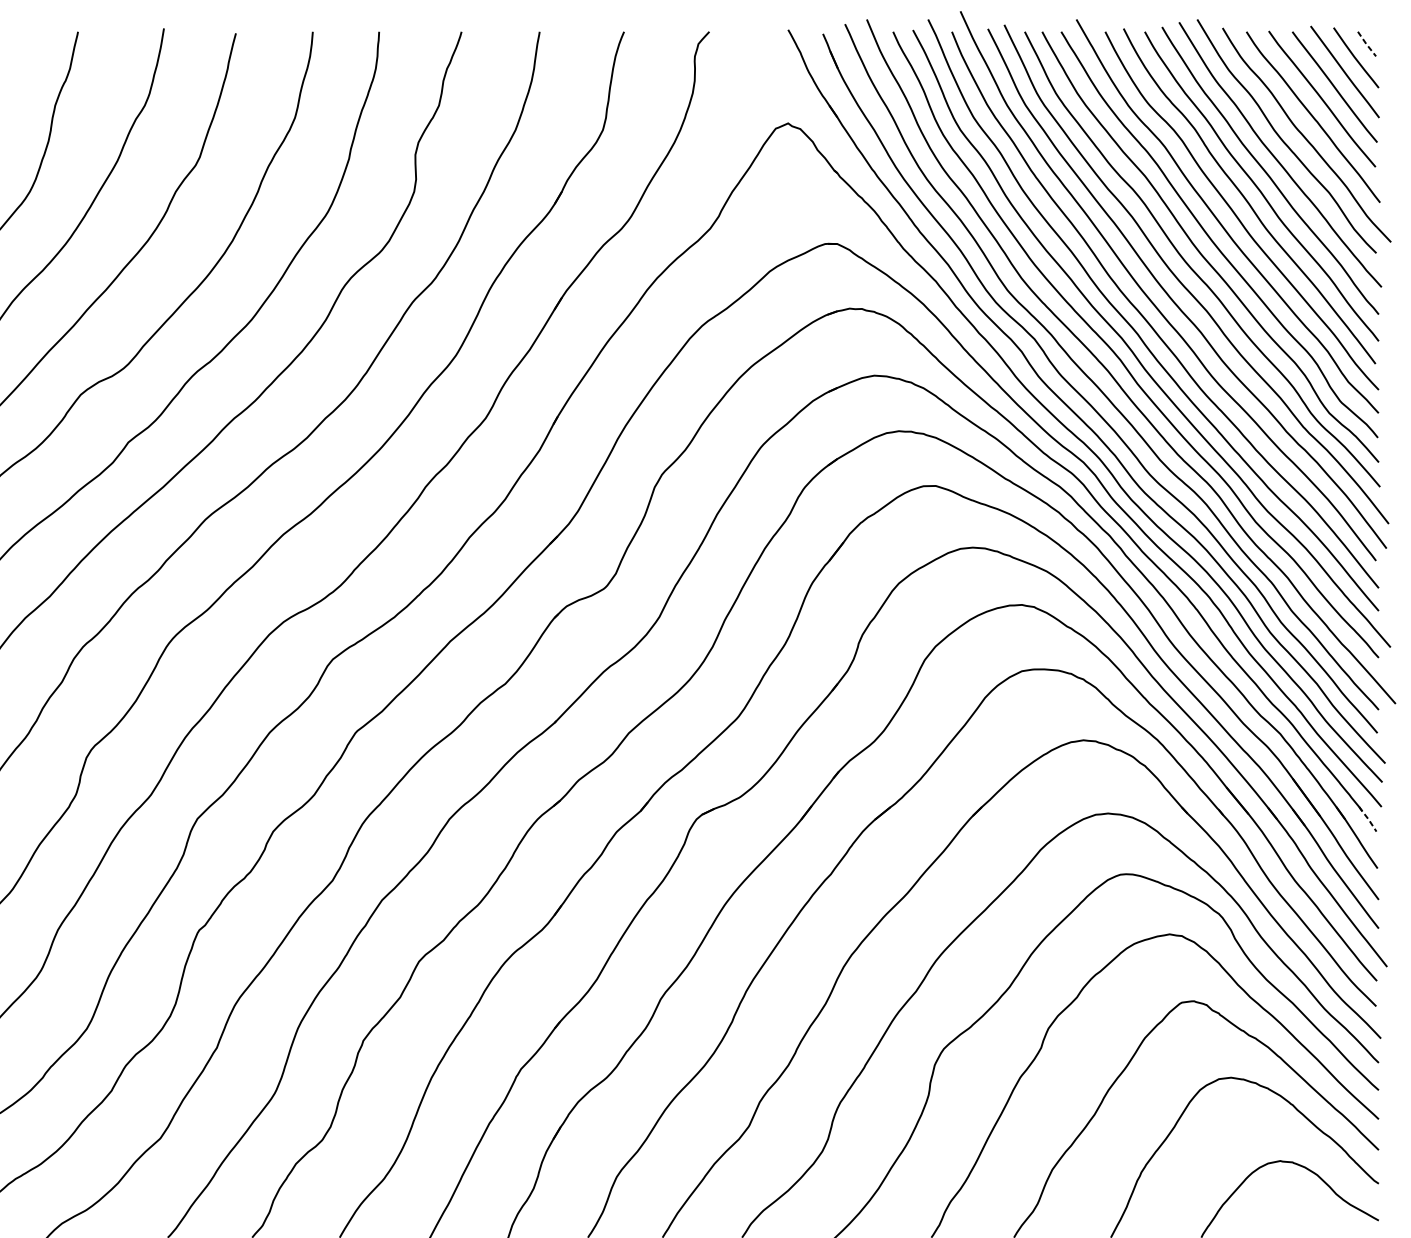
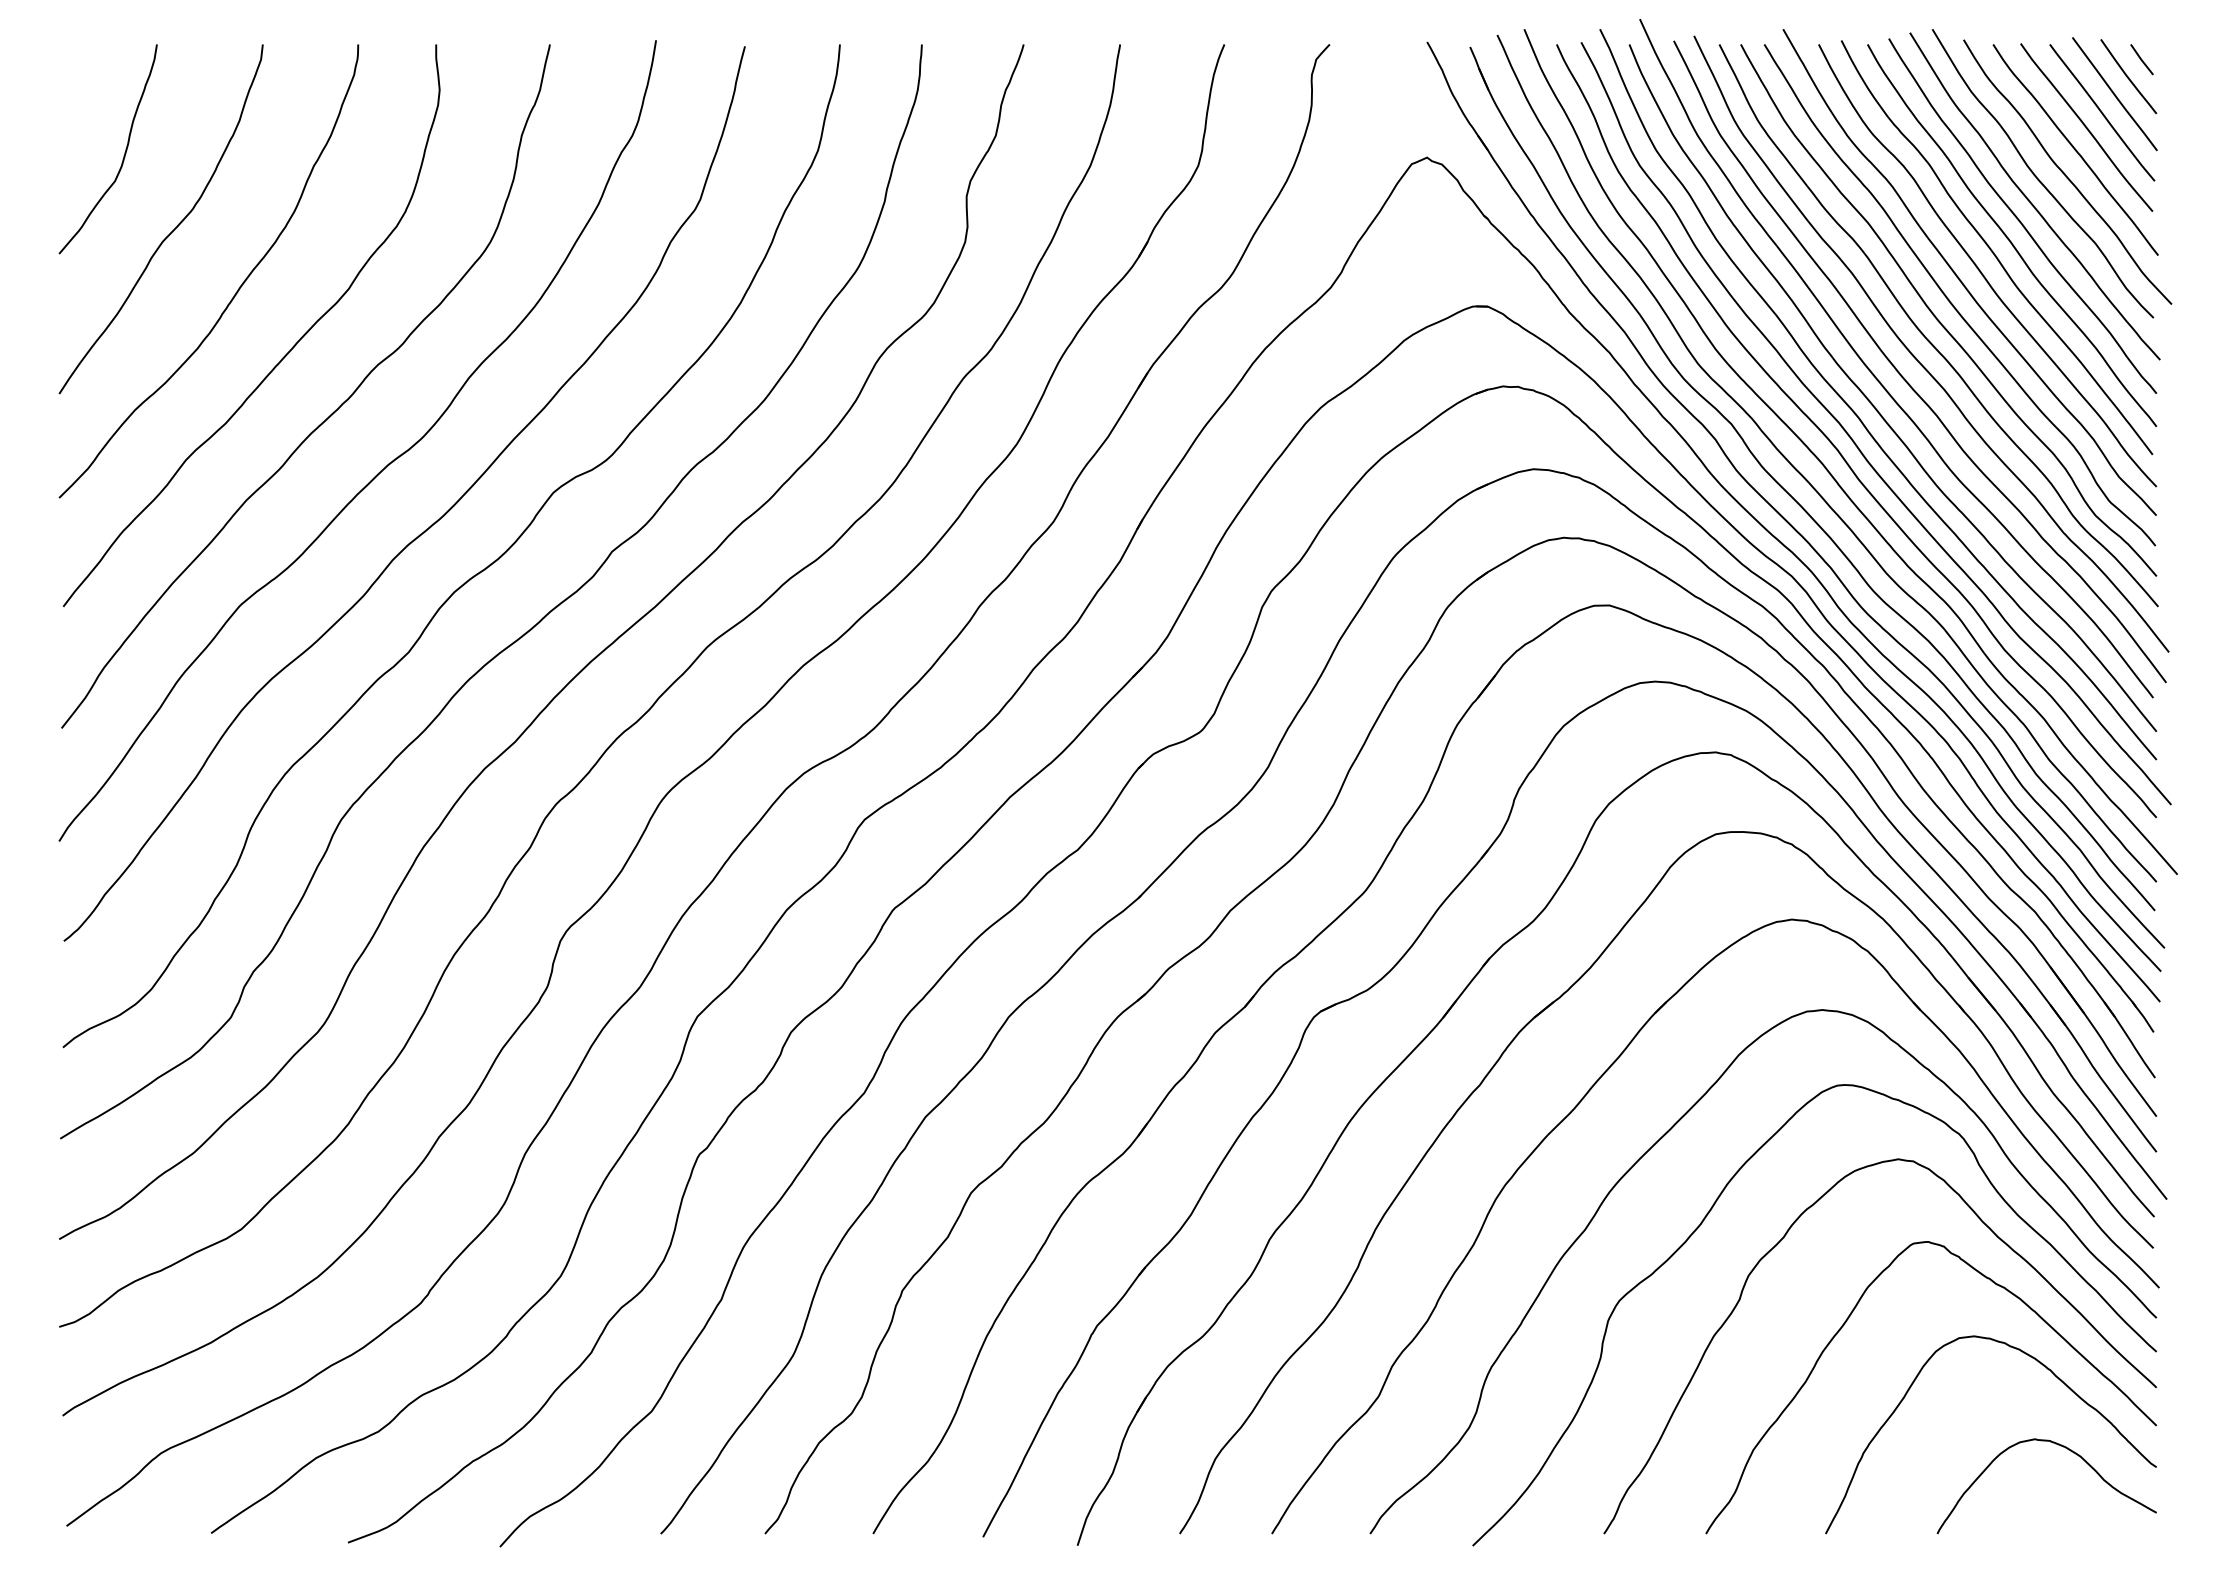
line: (1366, 43) -> (2141, 59), dashed -> solid
line: (1368, 819) -> (2143, 1017), dashed -> solid

